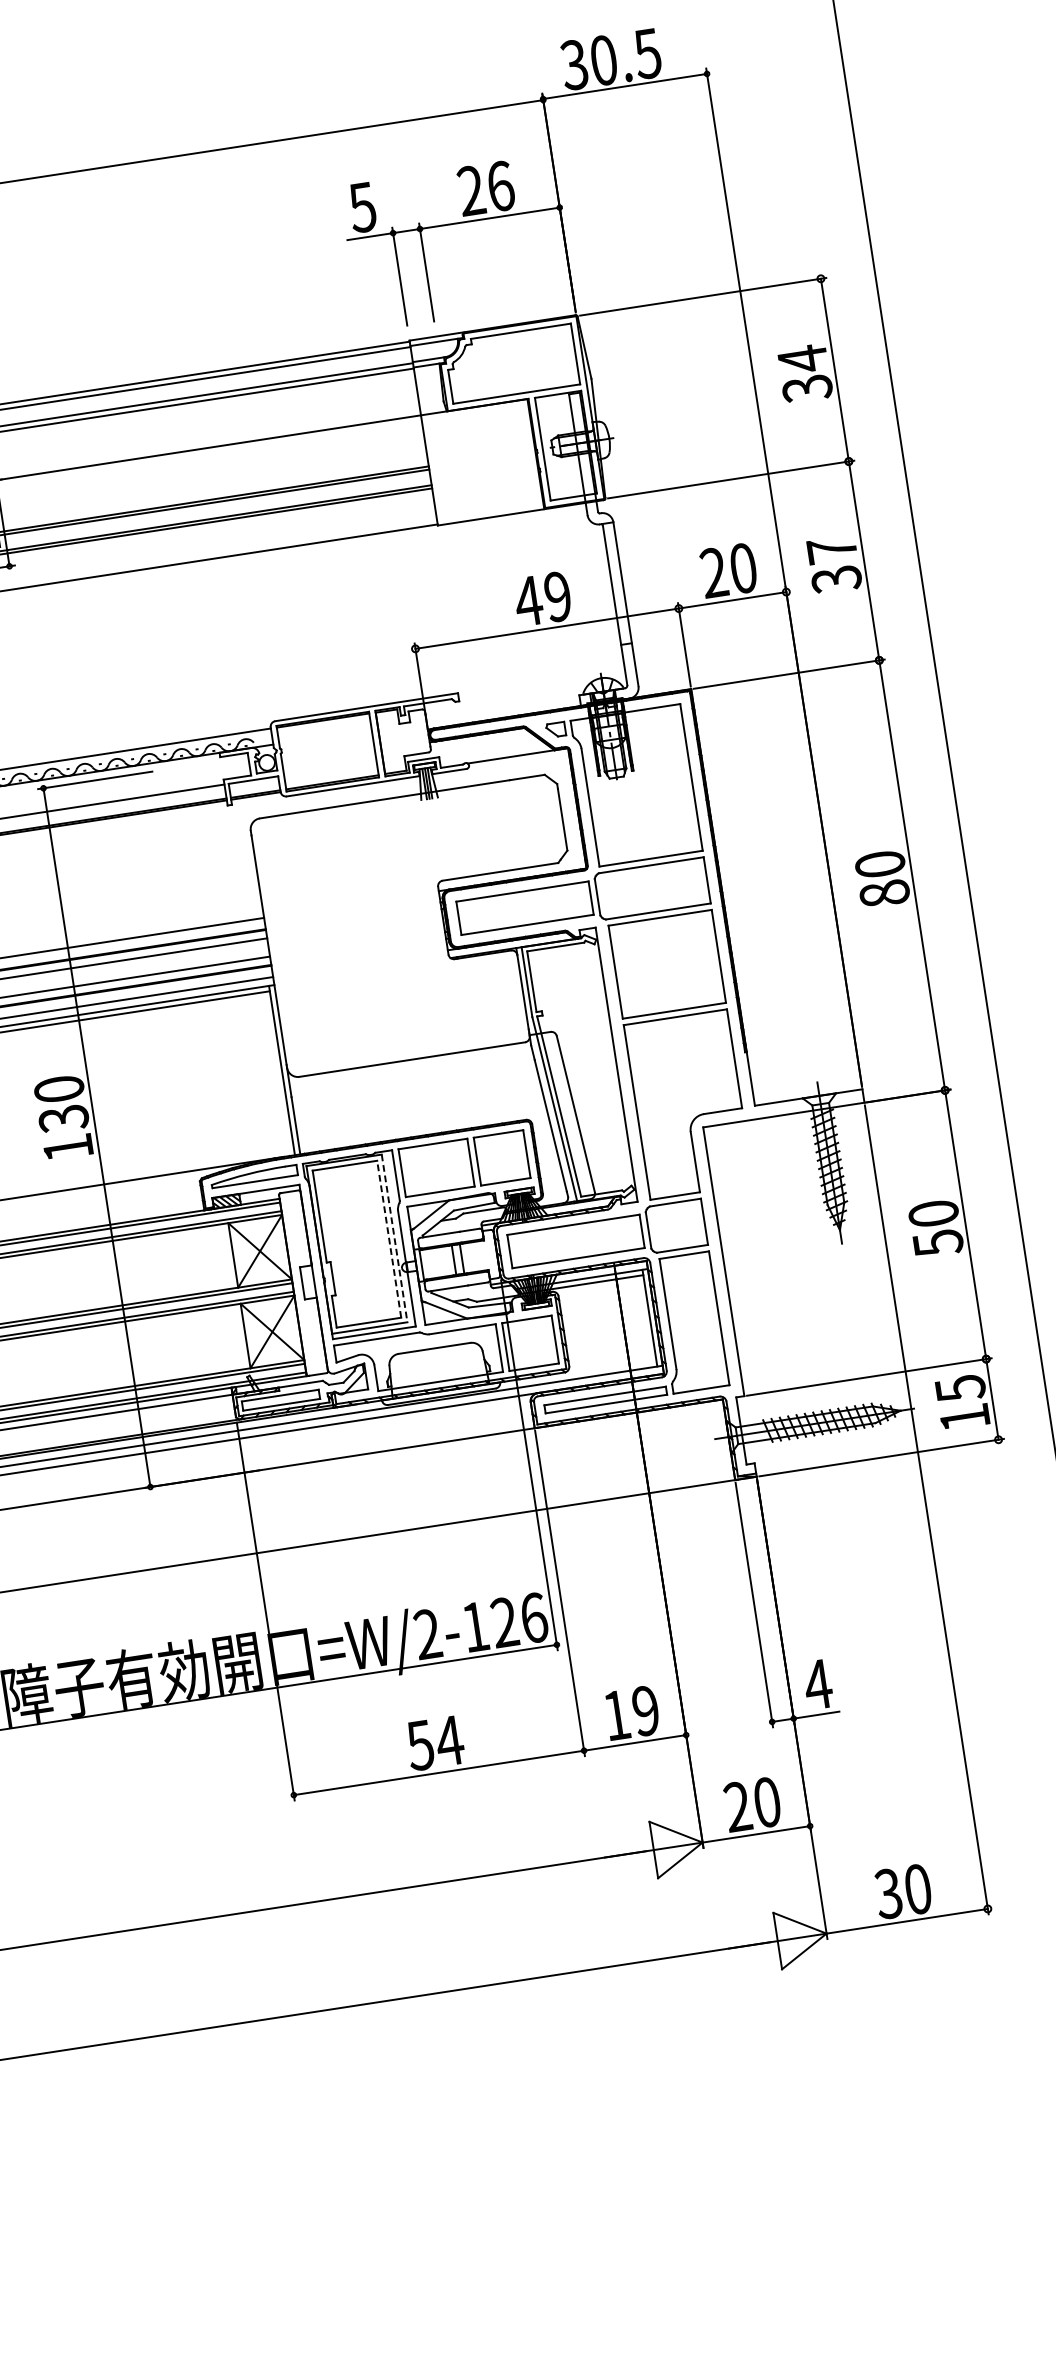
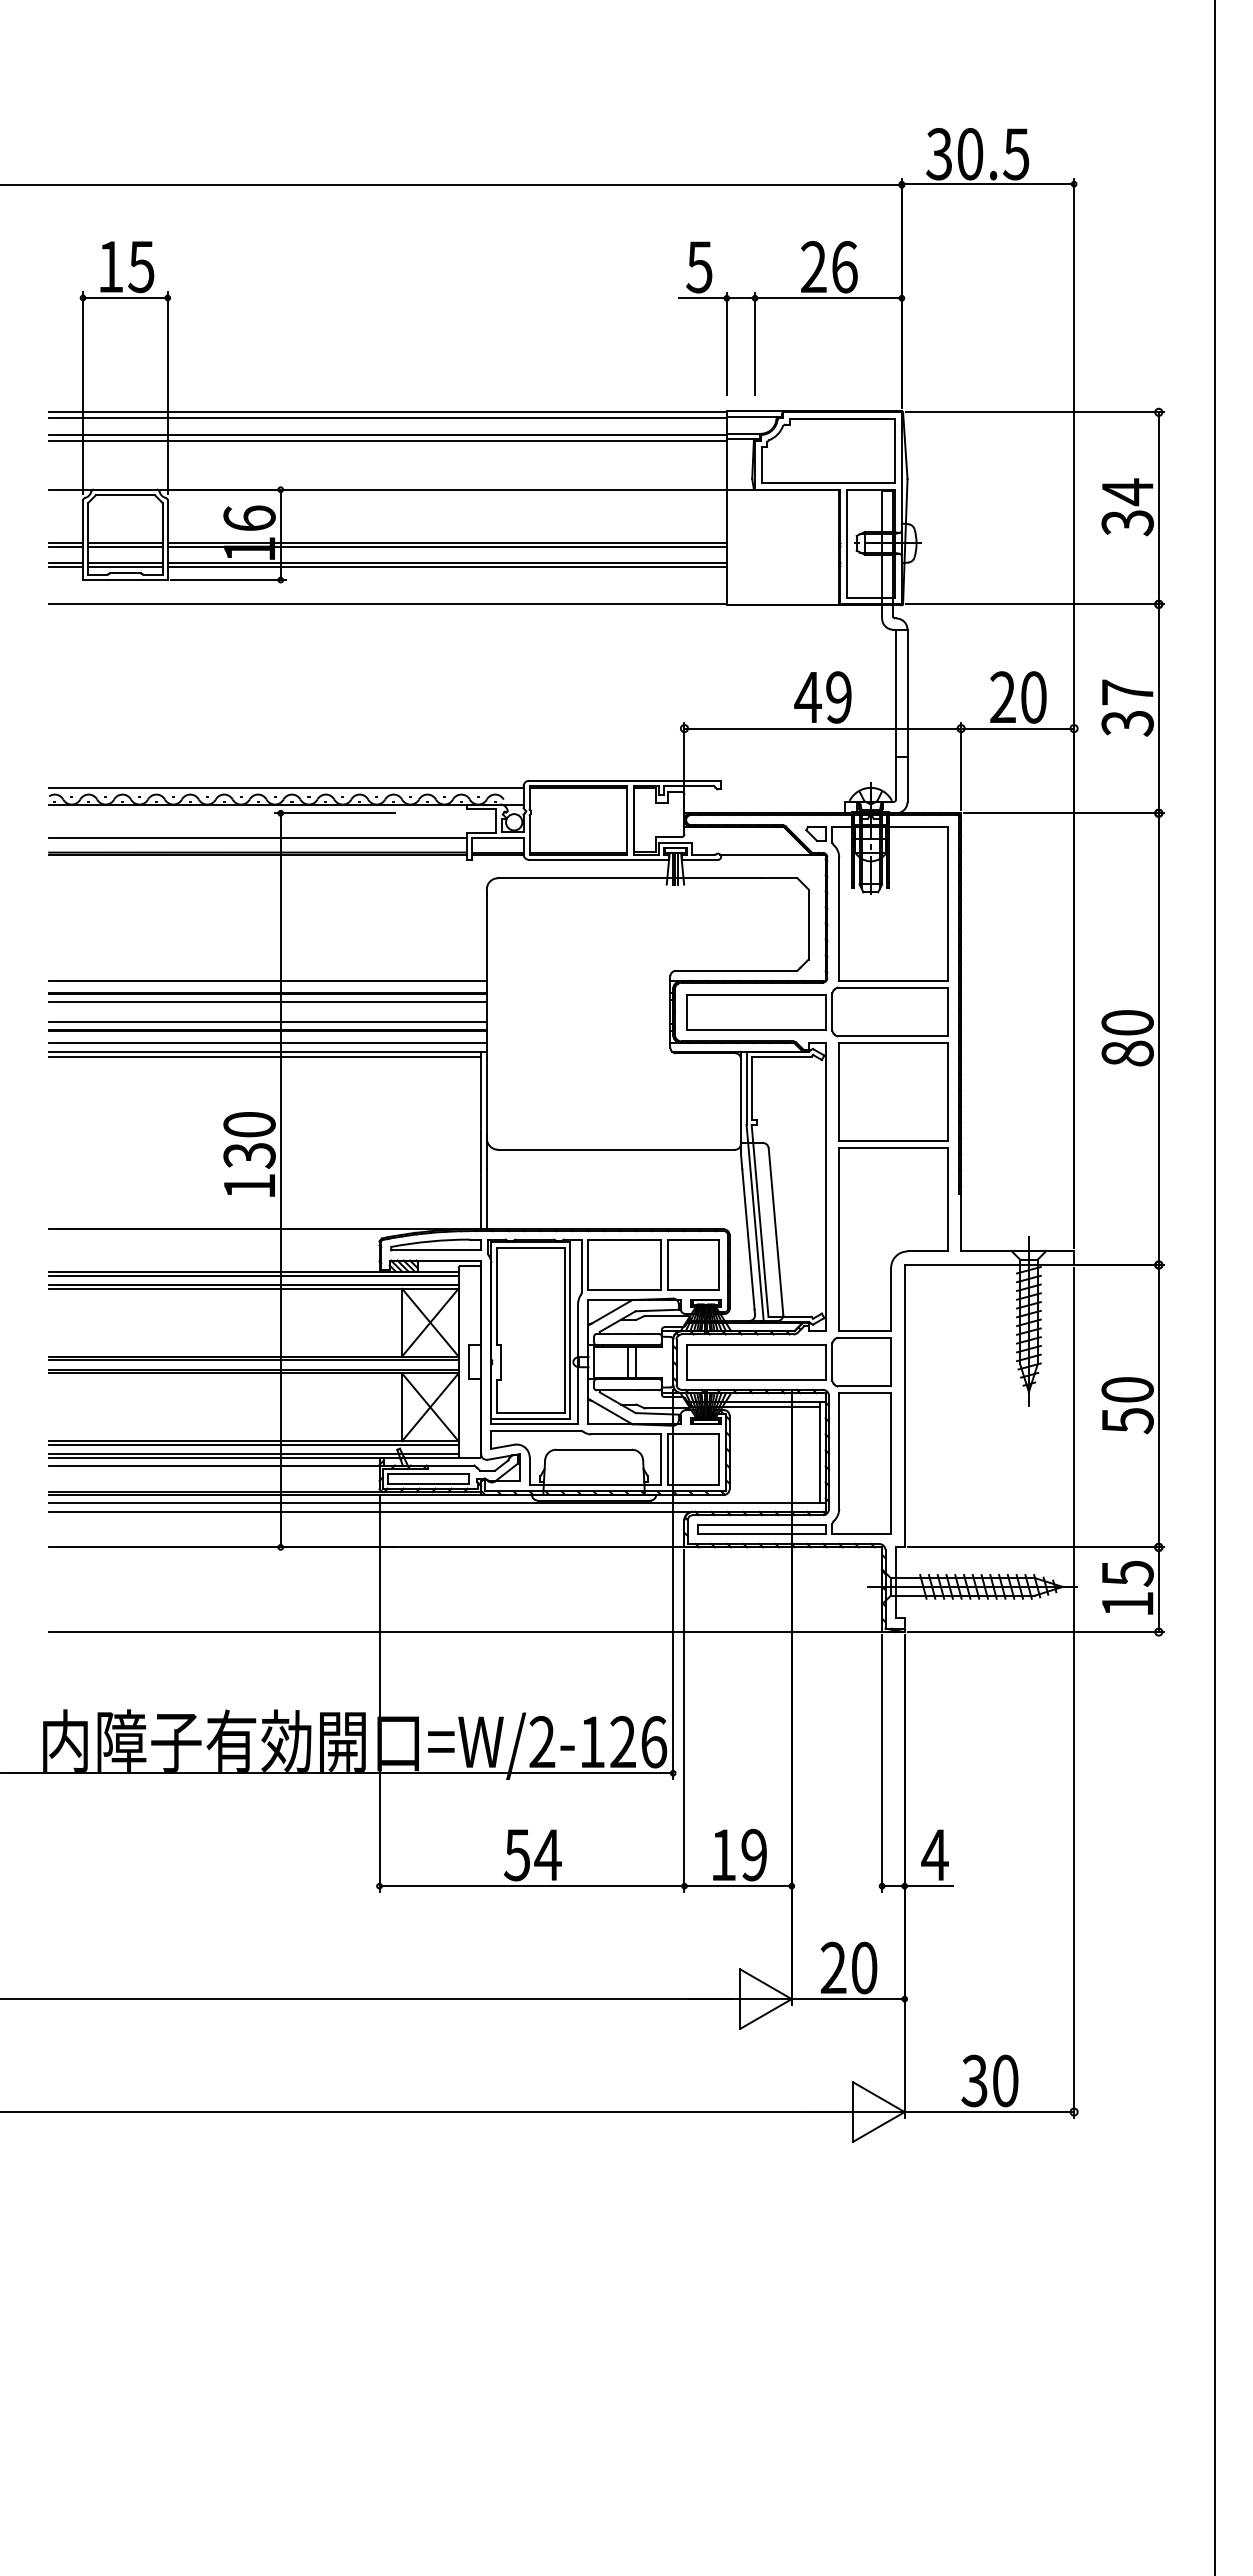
line: (388, 1239) -> (564, 1330), dashed -> solid
line: (394, 1239) -> (570, 1331), dashed -> solid

